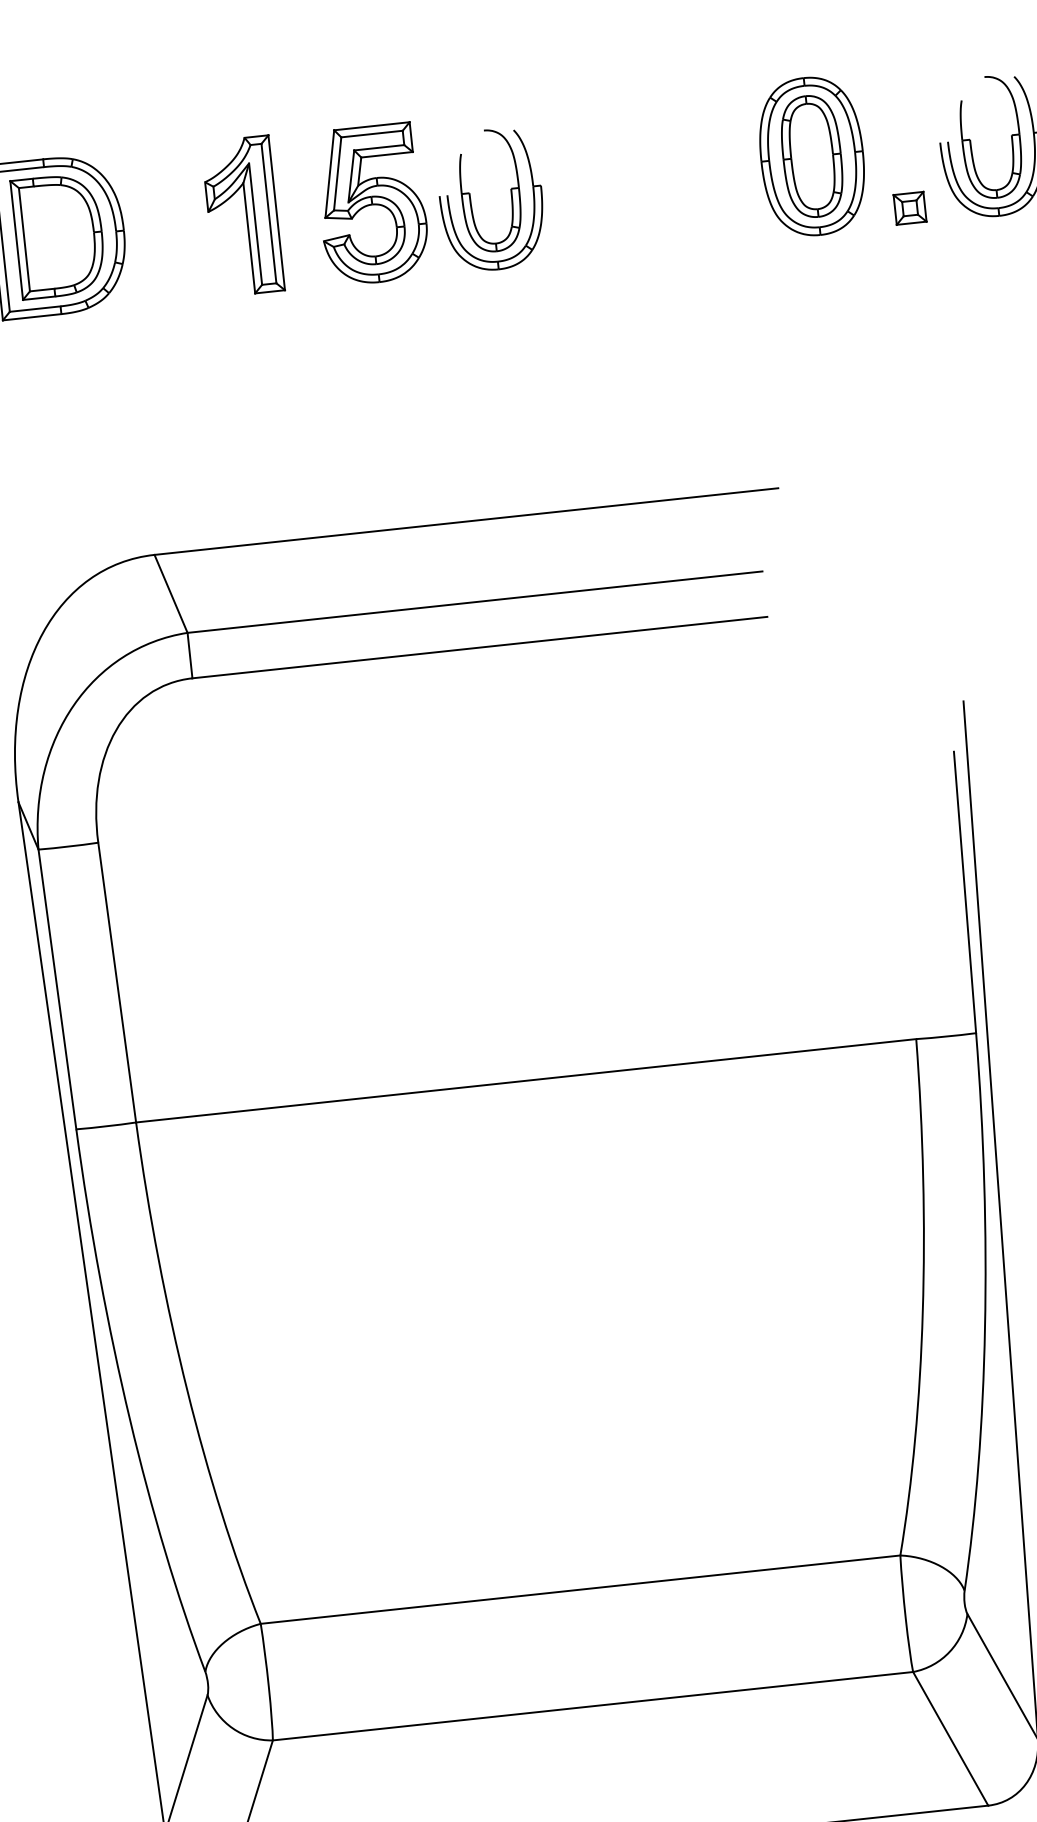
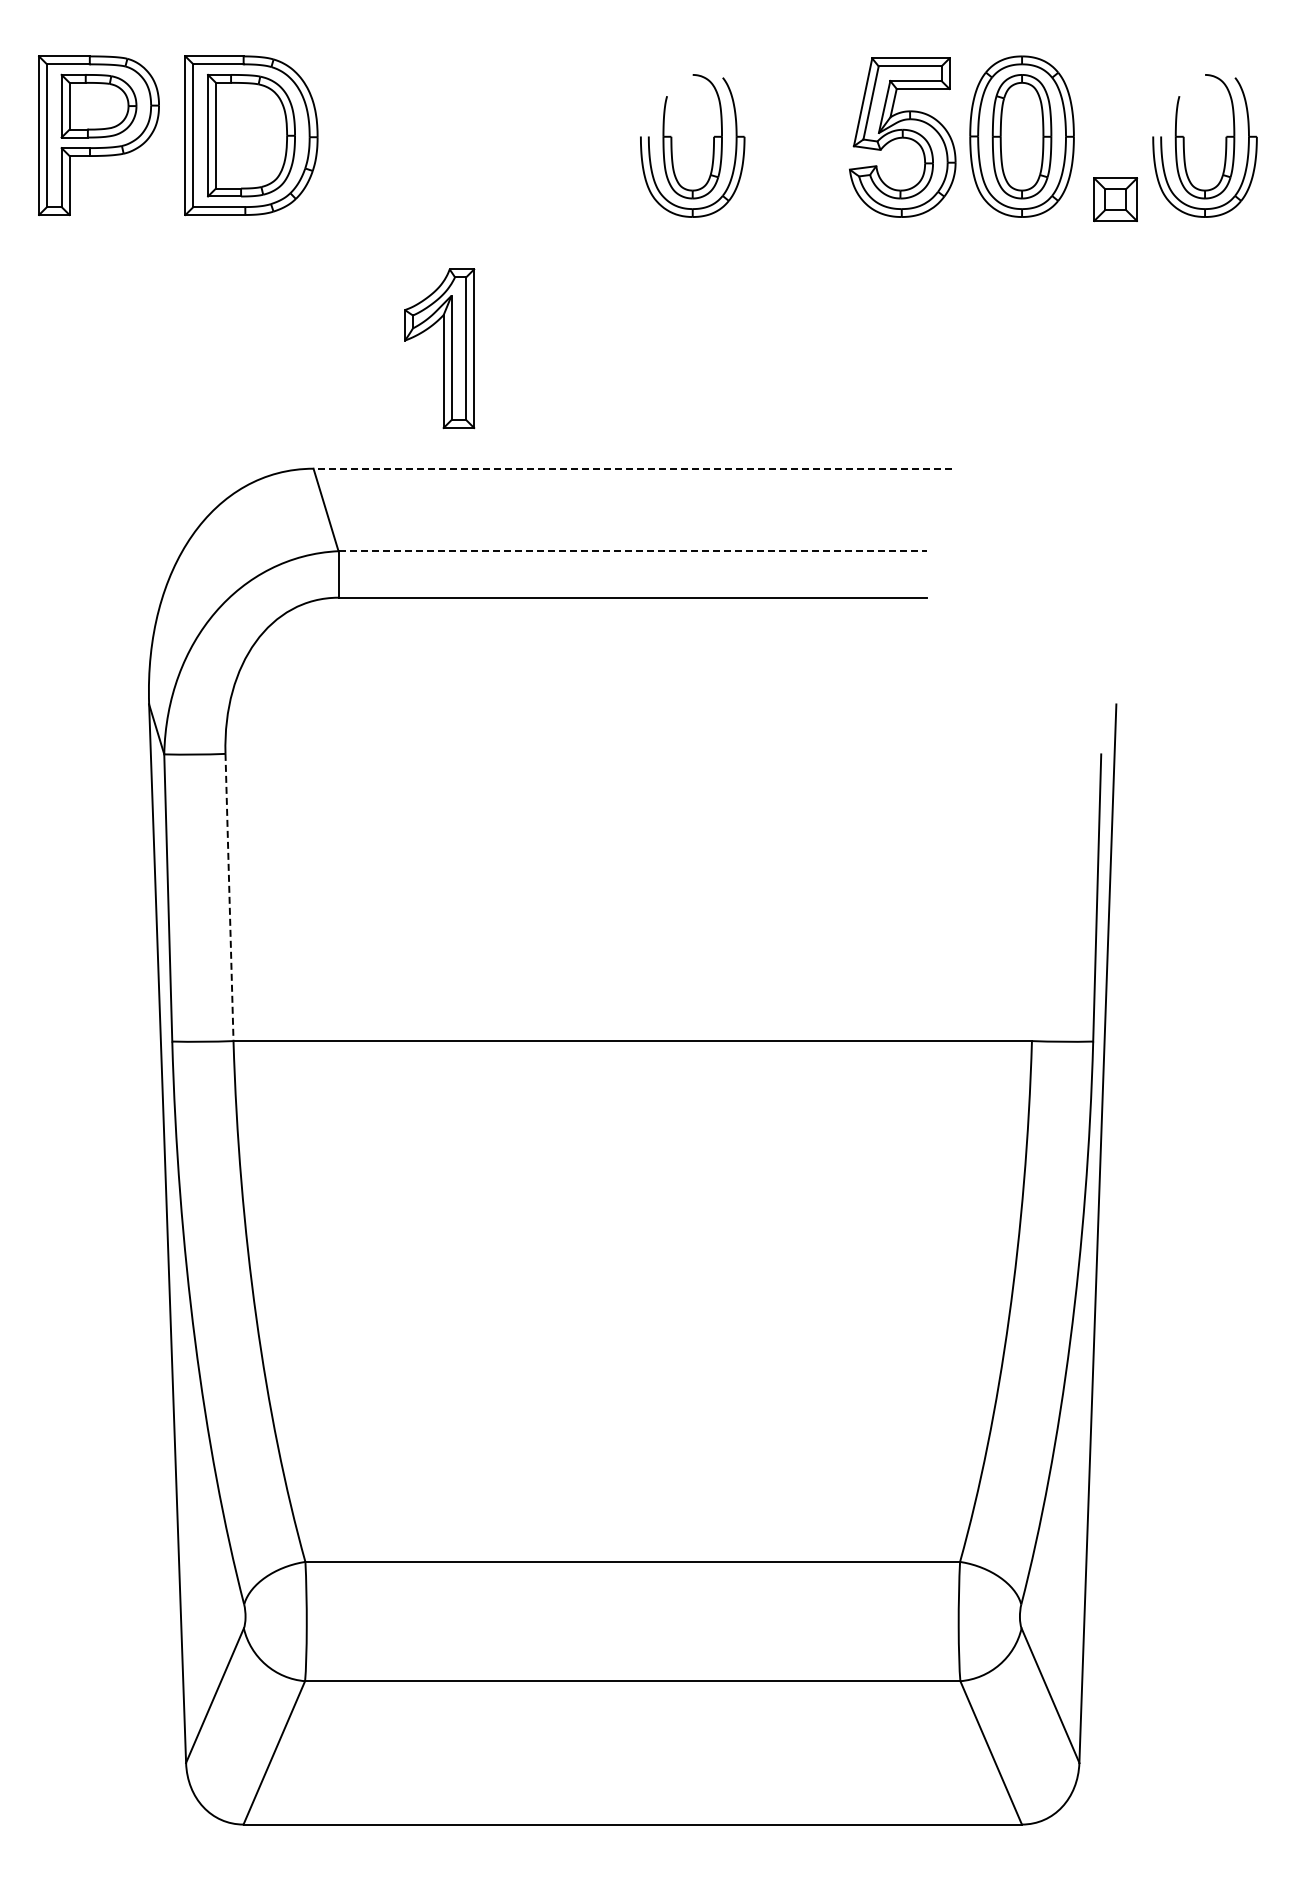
part: (371, 204) -> (902, 137), moved
part: (909, 208) -> (1115, 199), size x1.4
part: (242, 216) -> (439, 348), moved
line: (466, 521) -> (632, 468), solid -> dashed
line: (475, 602) -> (633, 551), solid -> dashed
line: (117, 982) -> (229, 897), solid -> dashed

